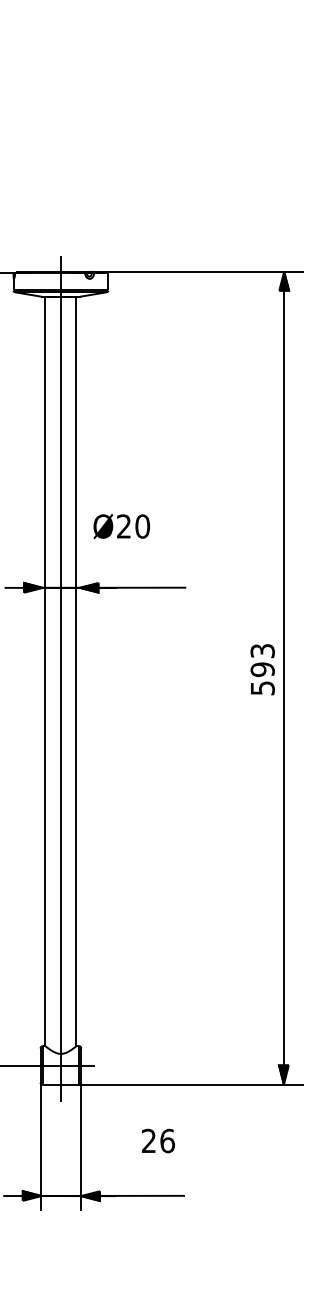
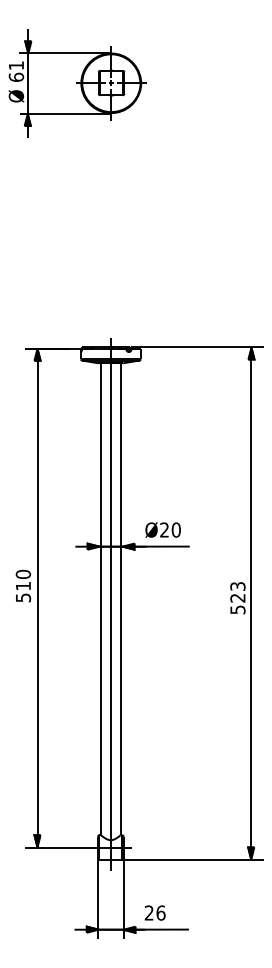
text: (120, 525) -> (162, 529), moved
text: (262, 668) -> (237, 597), 593 -> 523
text: (157, 1140) -> (154, 912), moved

